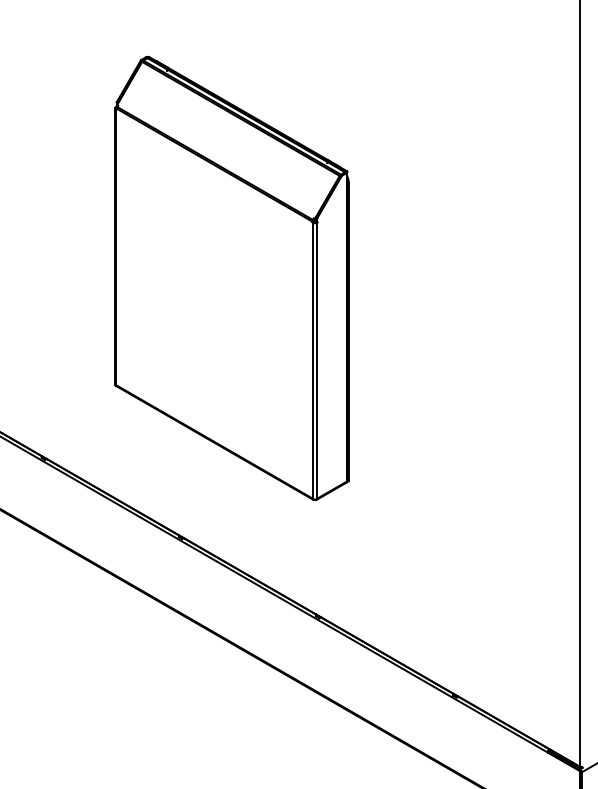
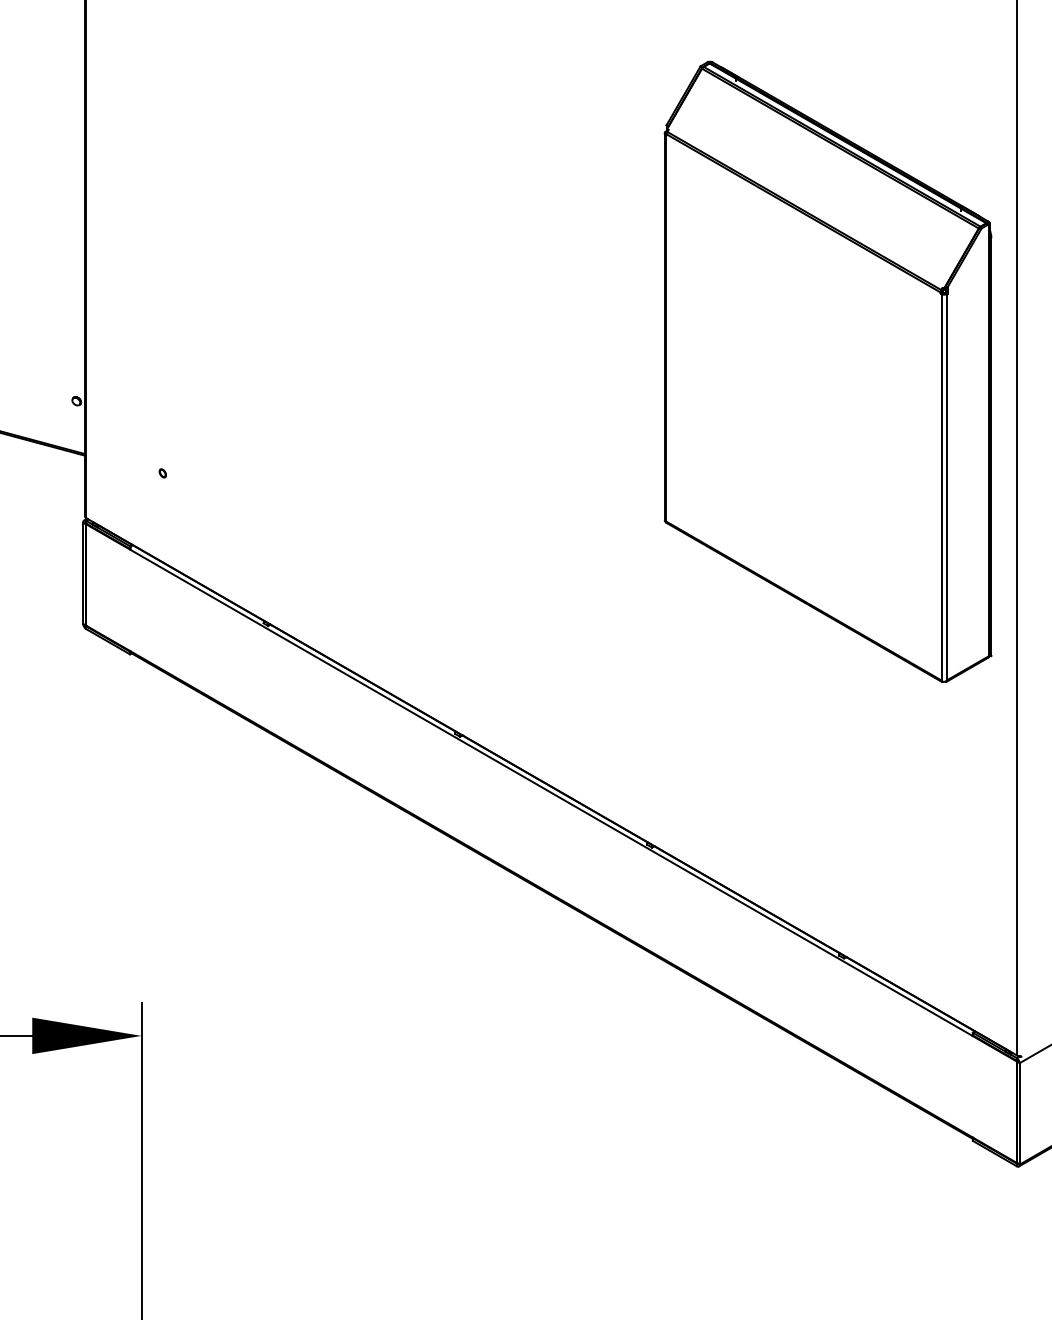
part: (231, 278) -> (827, 371), moved

